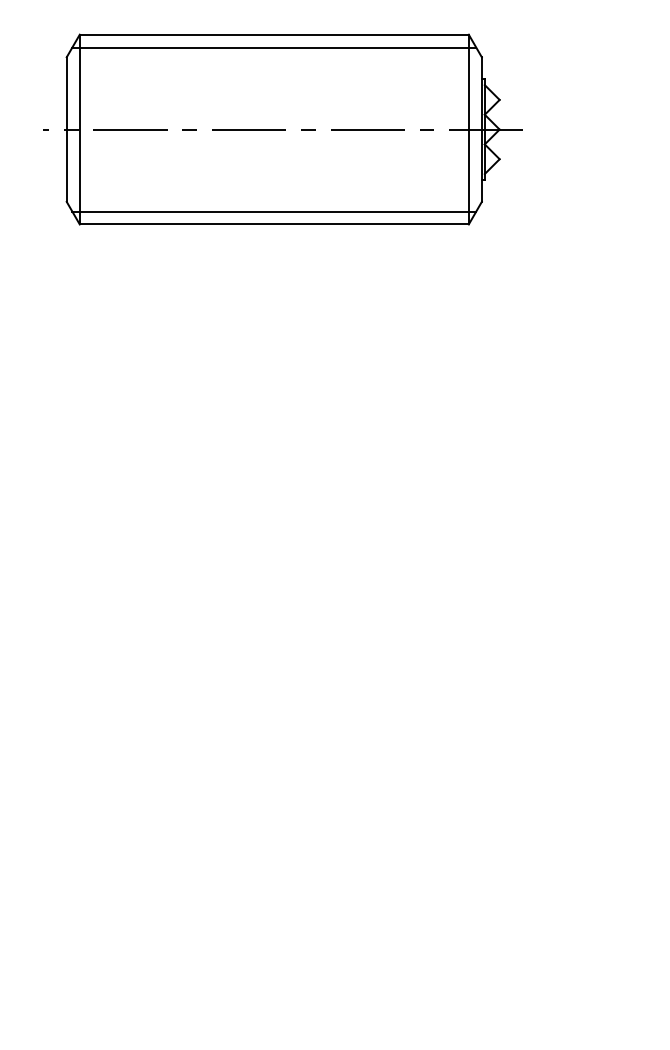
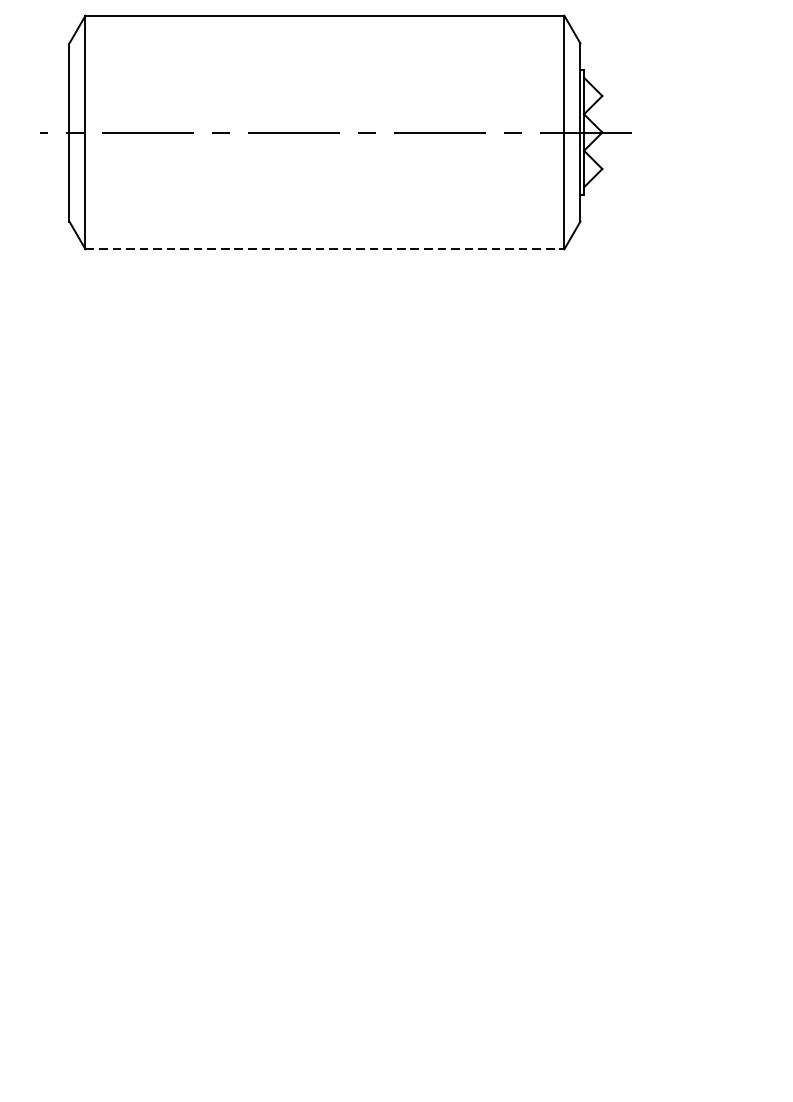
line: (274, 47) -> (325, 31), removed
line: (274, 211) -> (325, 233), removed
line: (274, 224) -> (325, 249), solid -> dashed

